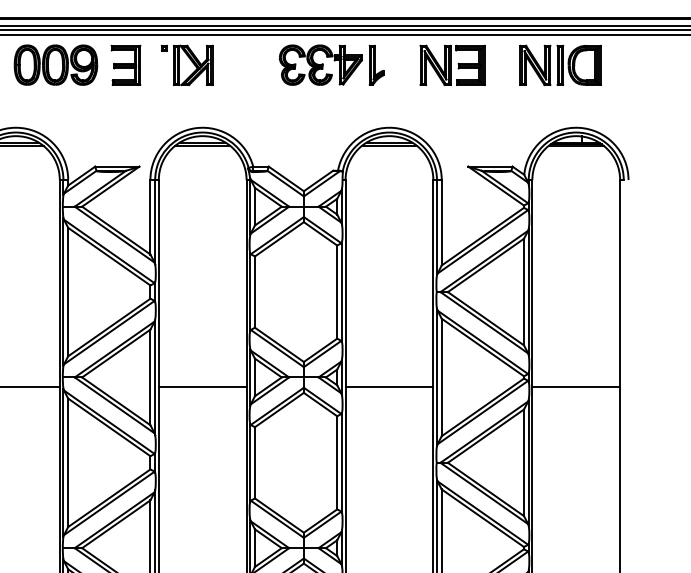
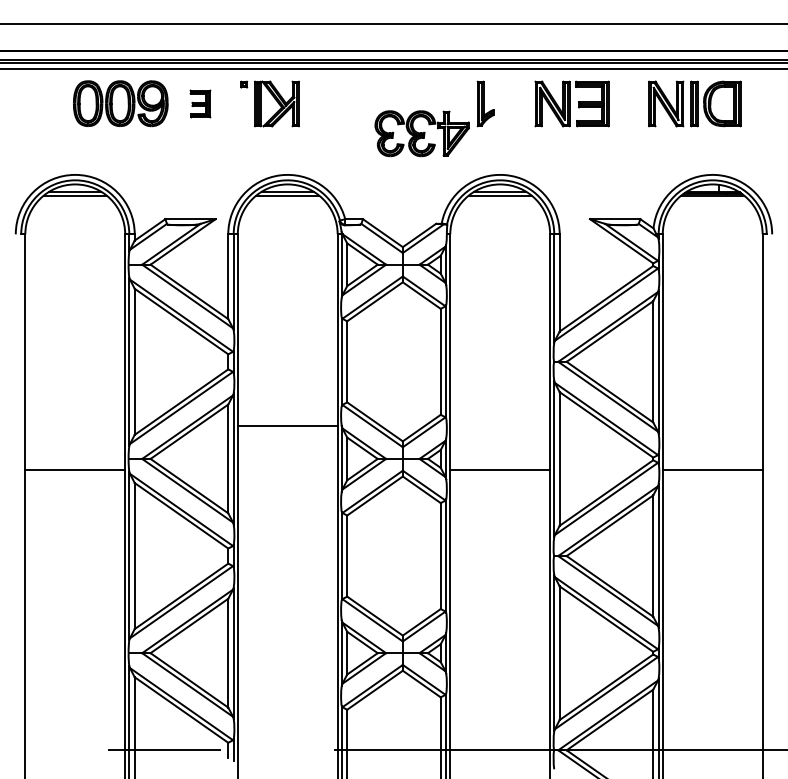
part: (126, 65) -> (200, 103), size x0.6
part: (320, 65) -> (421, 133), moved
line: (202, 387) -> (287, 426), moved

